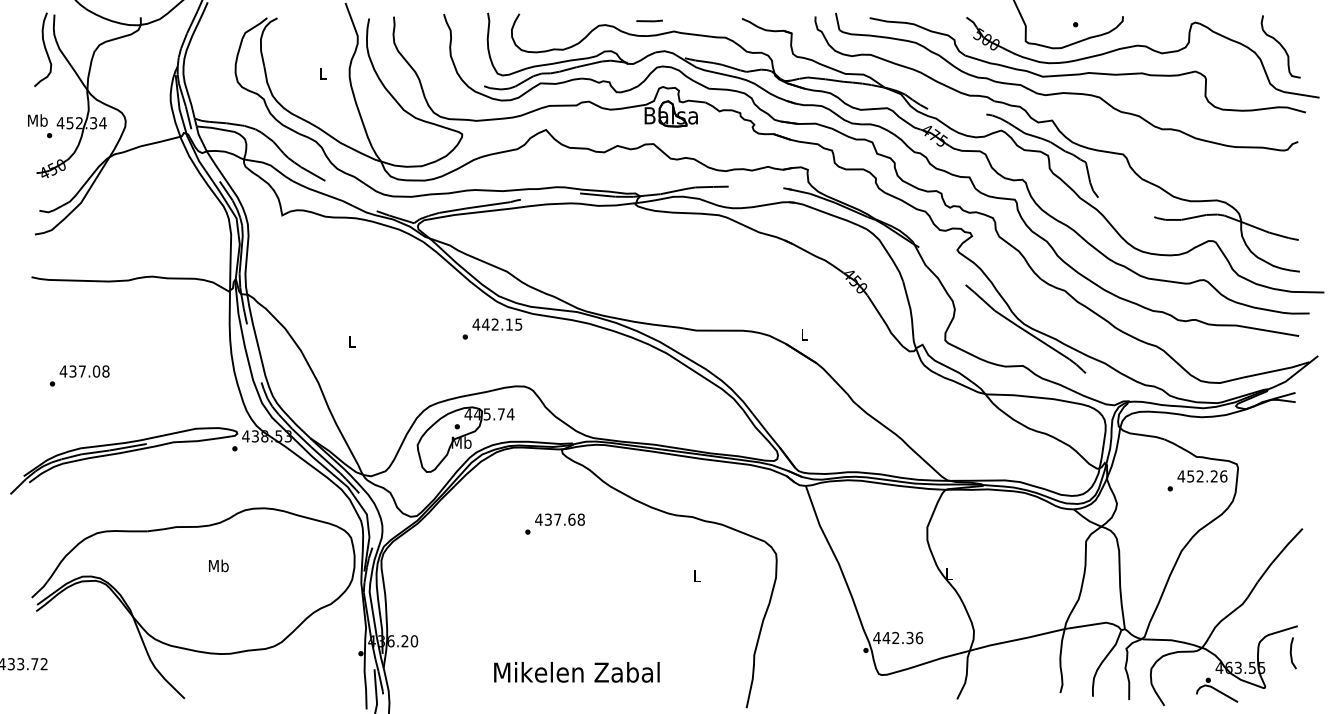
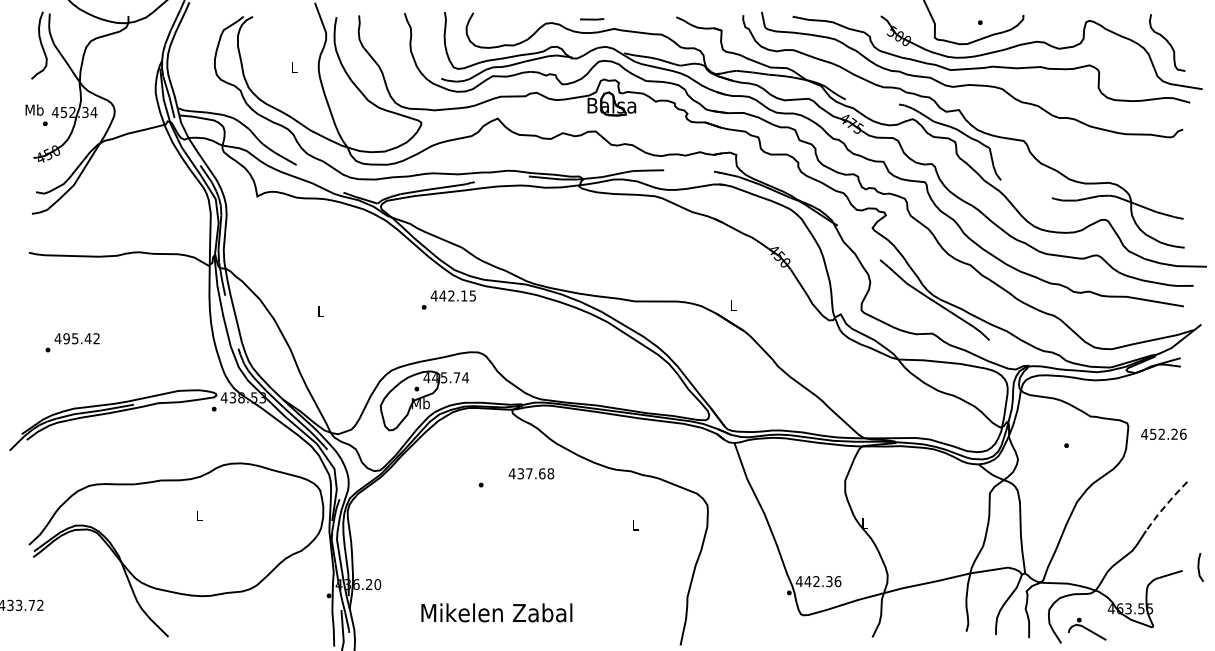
text: (89, 371) -> (81, 338), 437.08 -> 495.42
text: (1202, 475) -> (1163, 433), moved
text: (560, 519) -> (531, 473), moved
line: (1278, 554) -> (1165, 505), solid -> dashed
text: (218, 565) -> (199, 515), Mb -> L
line: (1292, 653) -> (1199, 567), moved
text: (576, 671) -> (496, 612), moved
part: (1217, 689) -> (1087, 628), moved

